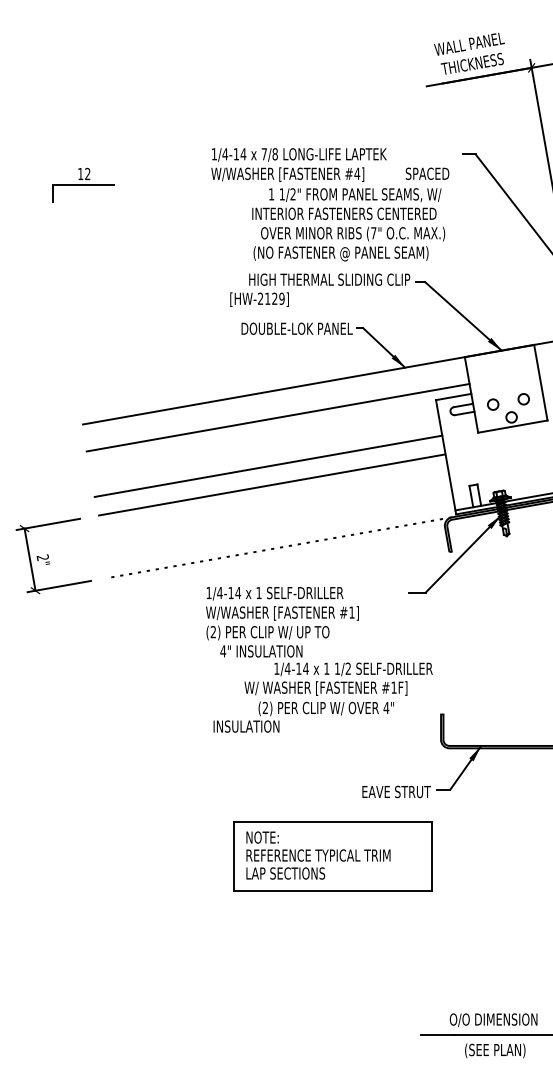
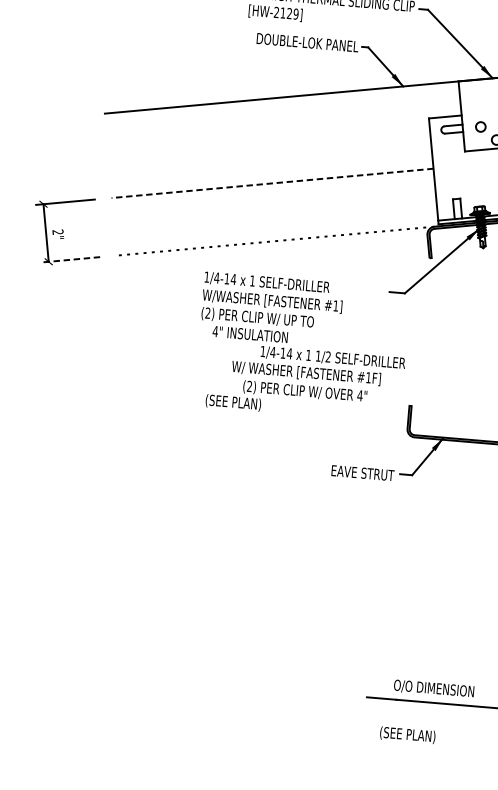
line: (277, 417) -> (282, 122), removed
line: (268, 465) -> (271, 165), removed
line: (271, 485) -> (272, 183), solid -> dashed
line: (58, 586) -> (70, 259), solid -> dashed
text: (246, 727) -> (230, 402), INSULATION -> (SEE PLAN)
part: (332, 856) -> (299, 527), removed
text: (495, 1050) -> (407, 734), moved

